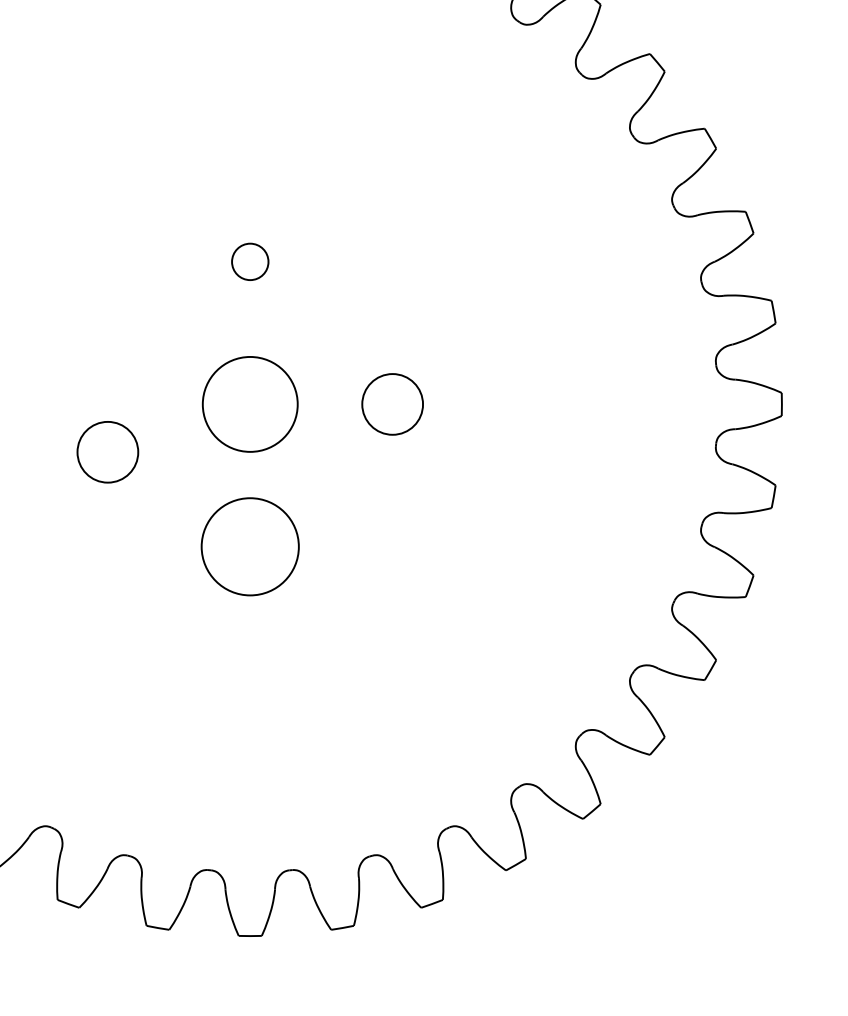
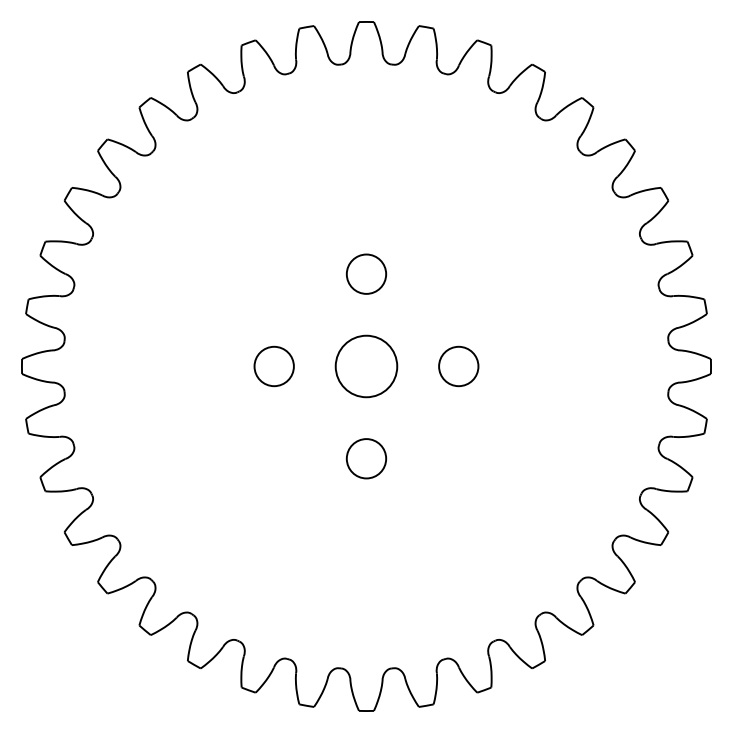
circle: (250, 260) -> (366, 273), size x1.67
circle: (106, 452) -> (273, 366), moved
circle: (250, 546) -> (366, 458), size x0.62

